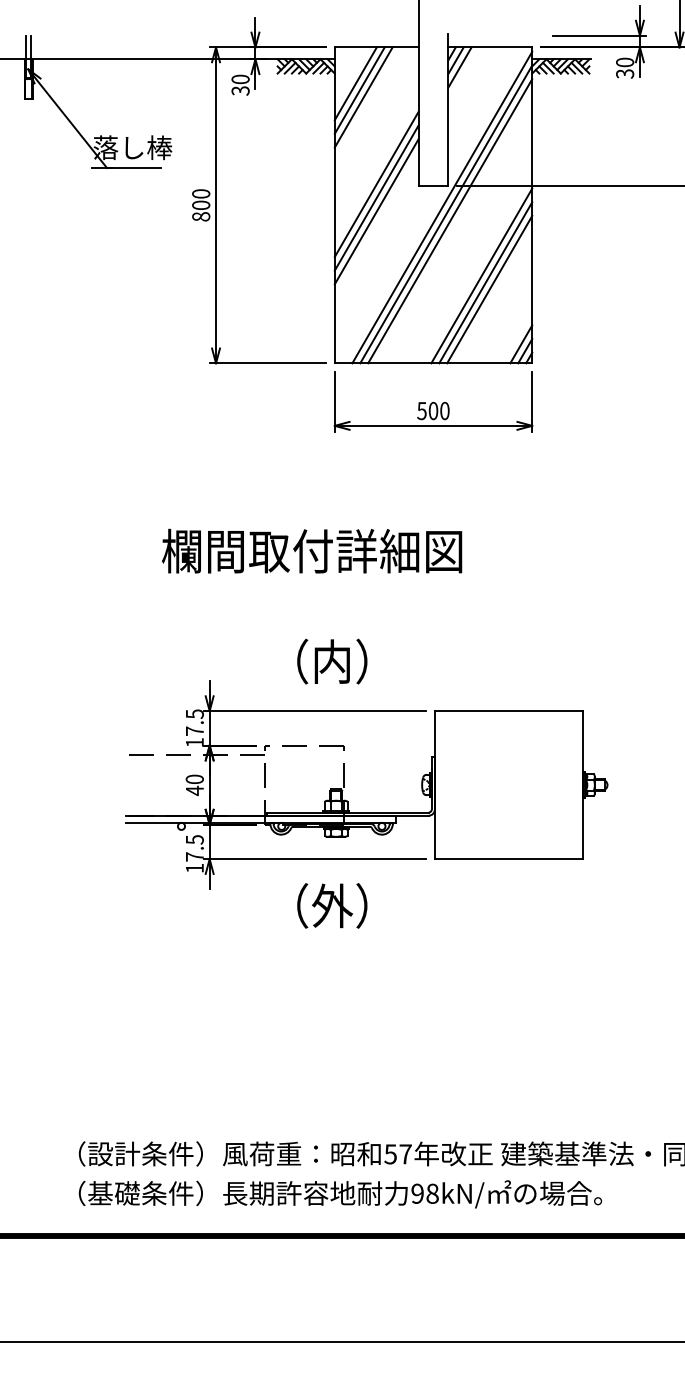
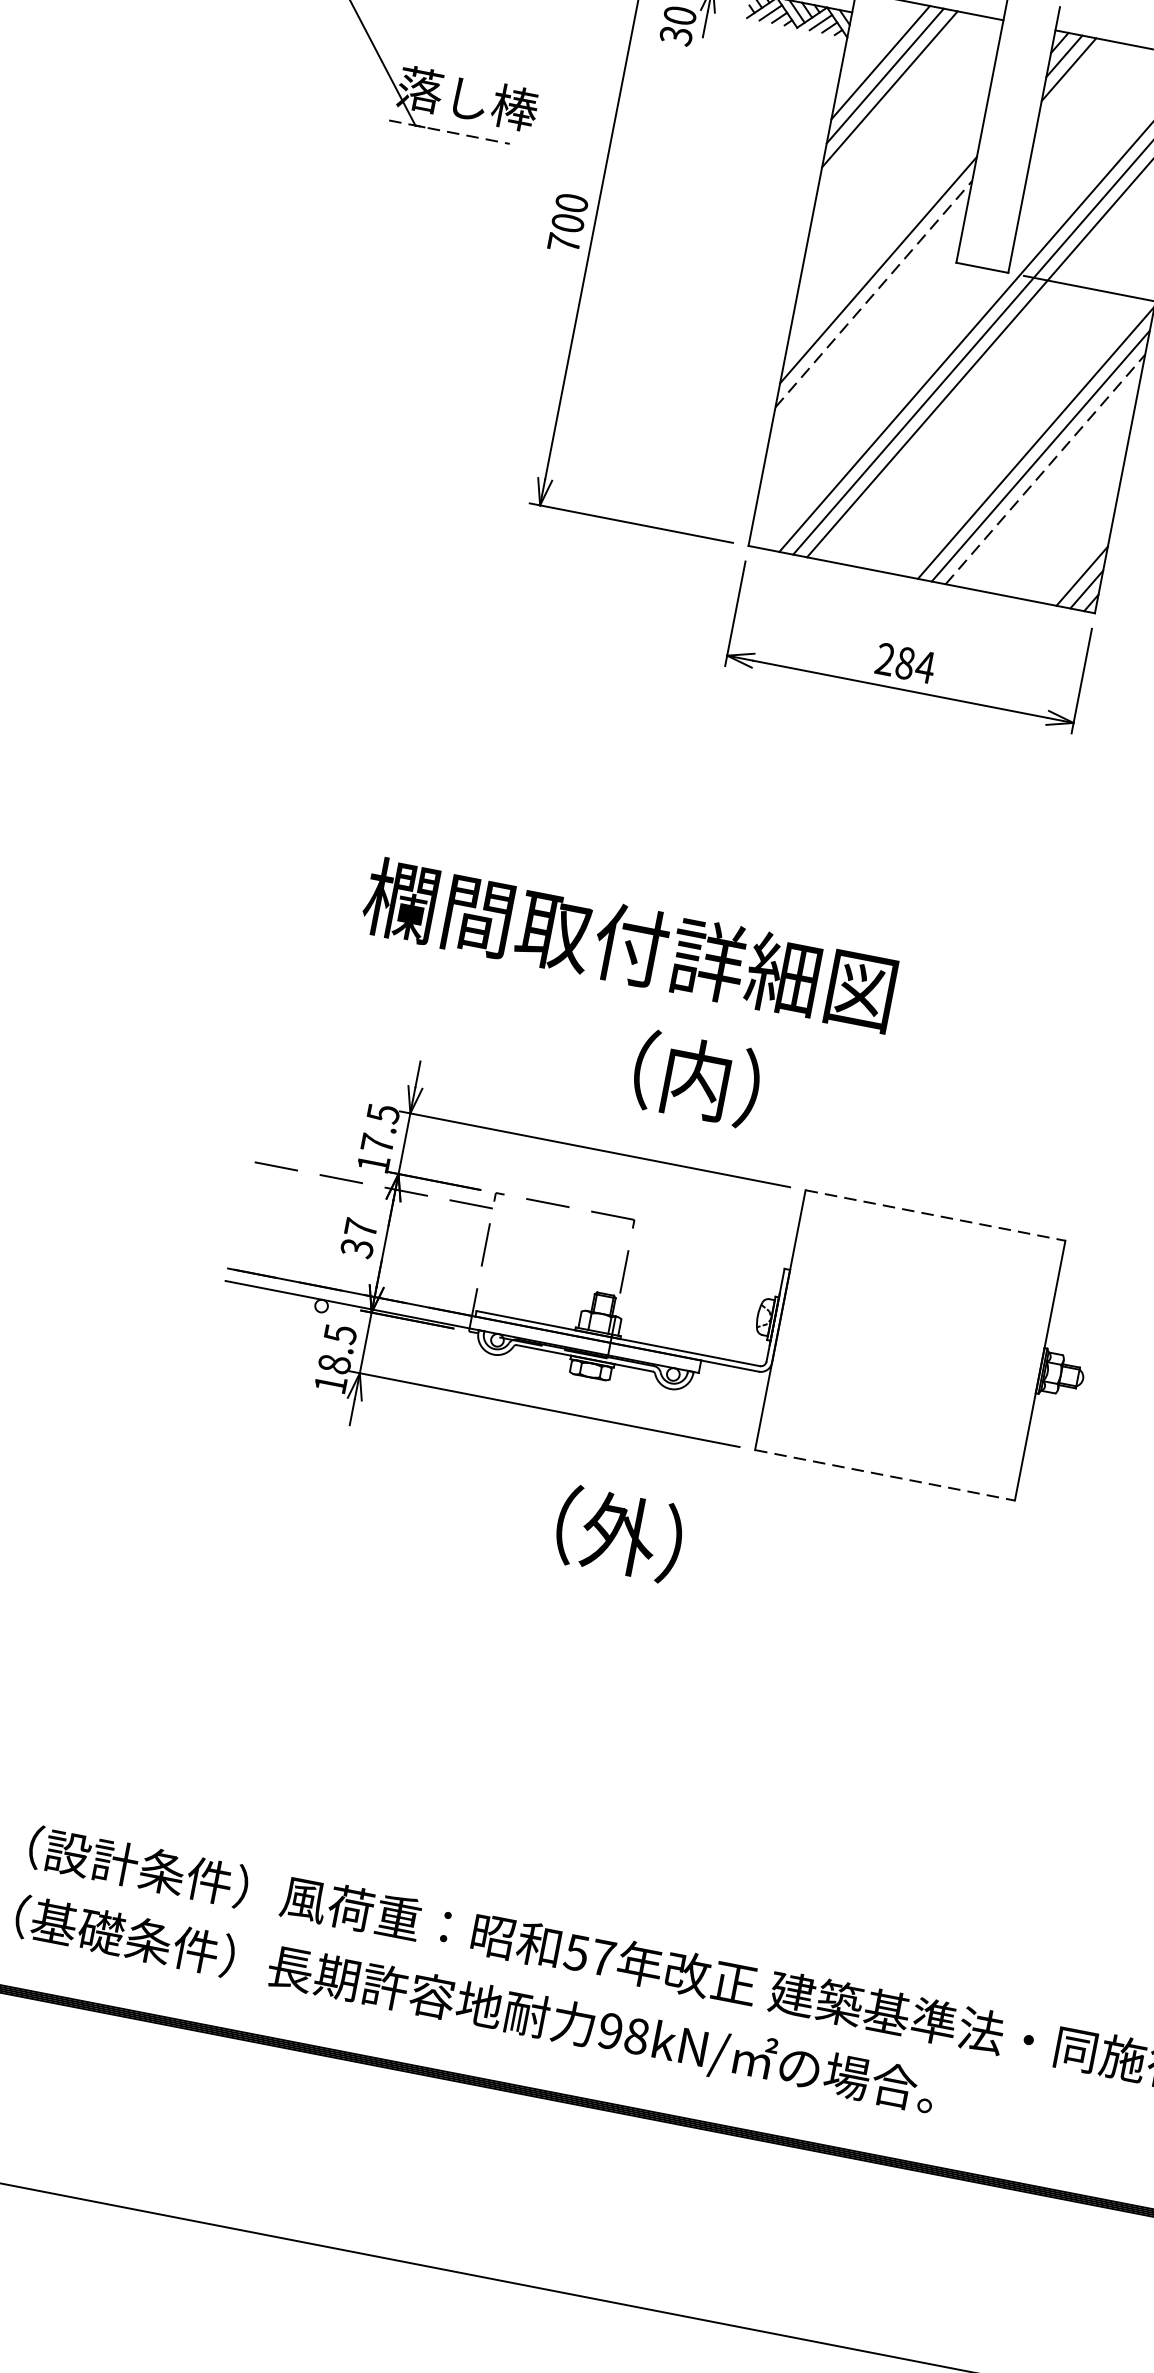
line: (126, 168) -> (449, 133), solid -> dashed
line: (376, 184) -> (882, 246), removed
line: (376, 211) -> (873, 293), solid -> dashed
text: (201, 216) -> (564, 242), 800 -> 700
line: (489, 289) -> (1045, 469), solid -> dashed
text: (433, 410) -> (905, 662), 500 -> 284
text: (312, 550) -> (630, 943), moved
text: (332, 661) -> (697, 1078), moved
line: (509, 711) -> (936, 1216), solid -> dashed
text: (194, 785) -> (358, 1238), 40 -> 37
text: (194, 856) -> (334, 1363), 17.5 -> 18.5
line: (509, 859) -> (885, 1476), solid -> dashed
text: (332, 905) -> (619, 1533), moved

